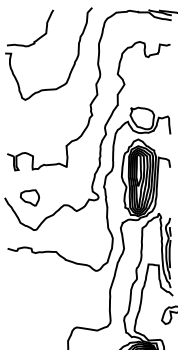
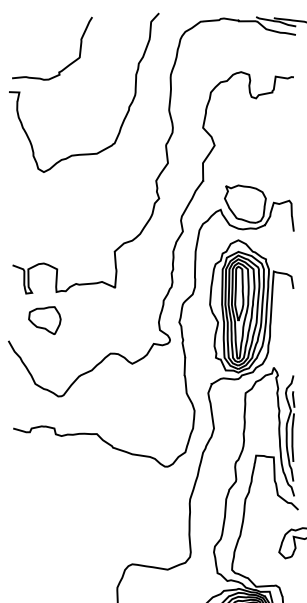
part: (29, 197) -> (44, 319), moved

